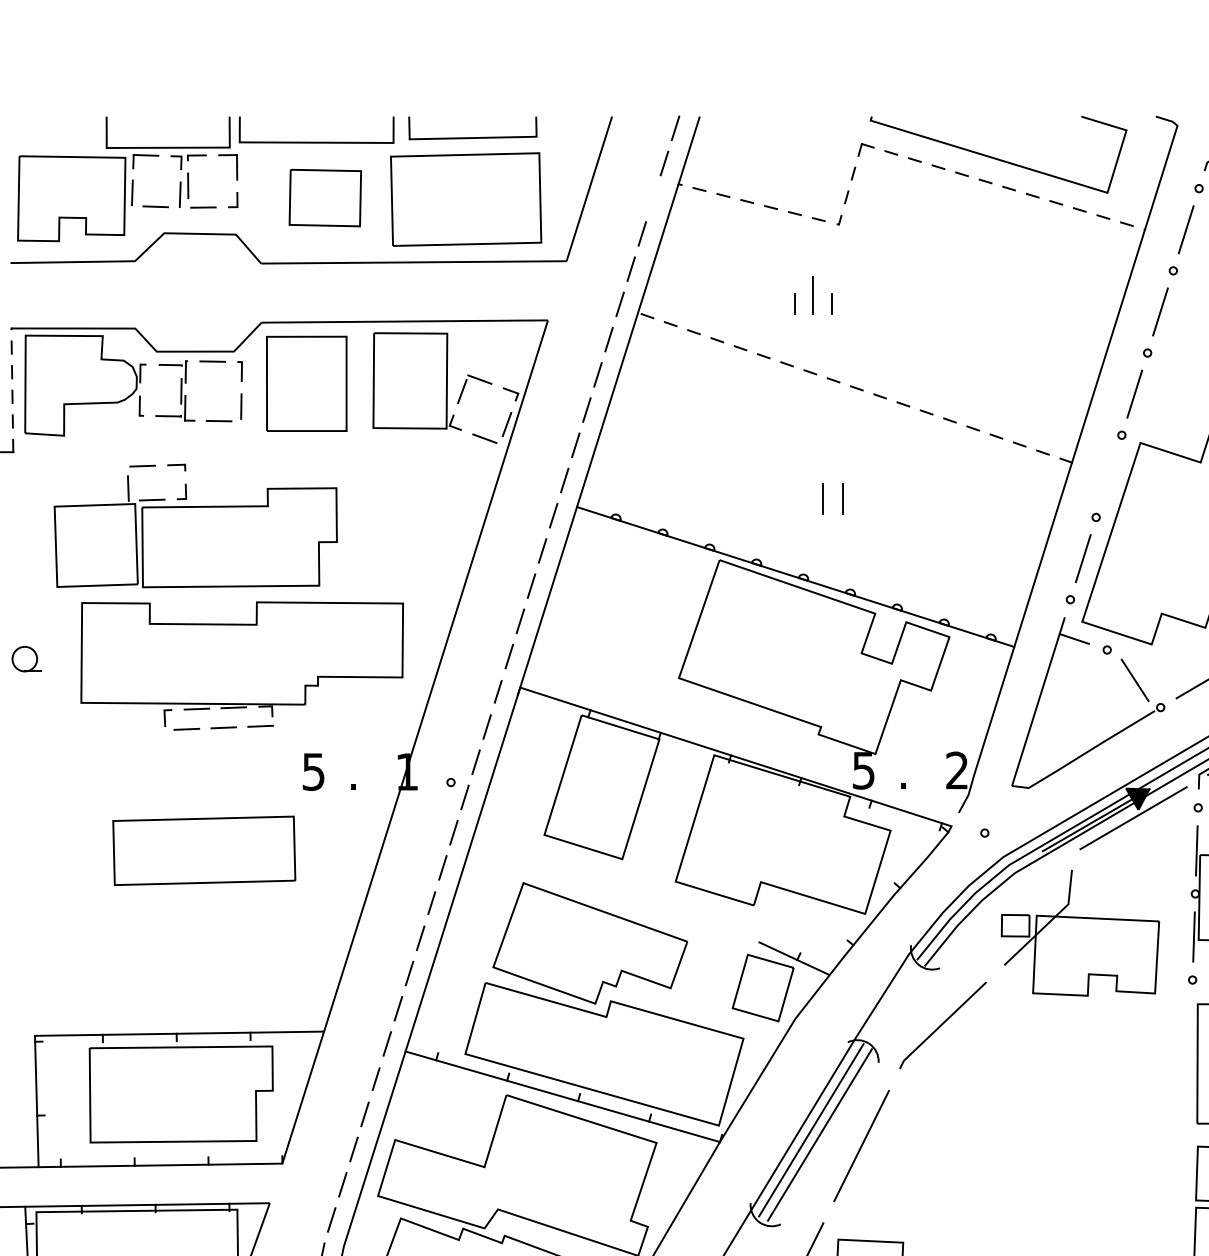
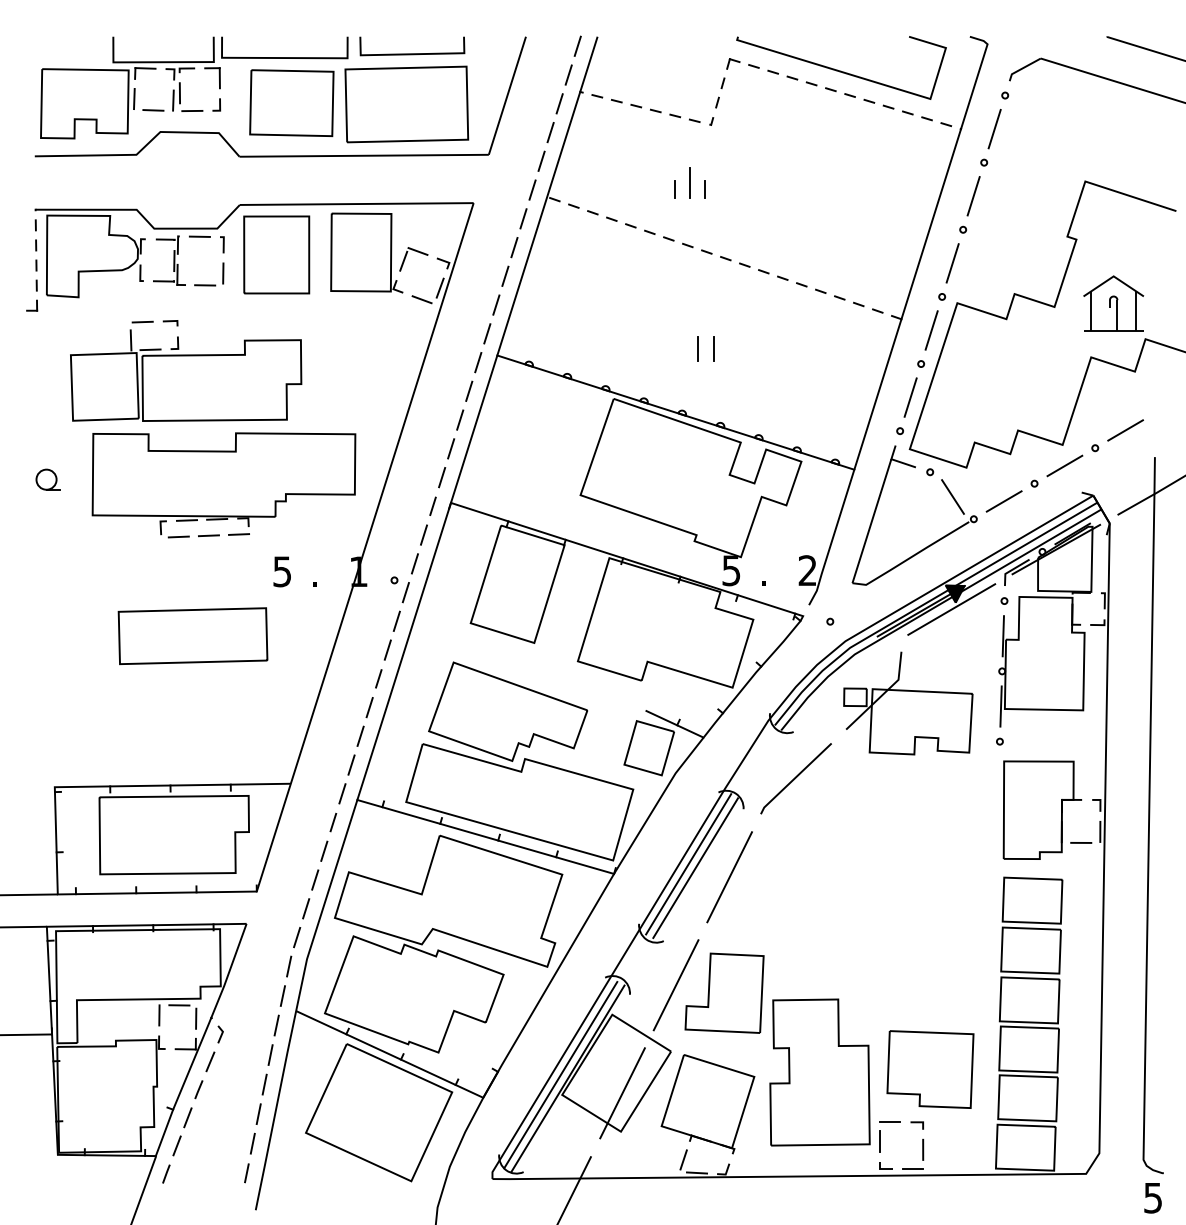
part: (324, 198) -> (291, 103), size x1.43
line: (653, 198) -> (559, 103), added
line: (1108, 476) -> (931, 330), added

